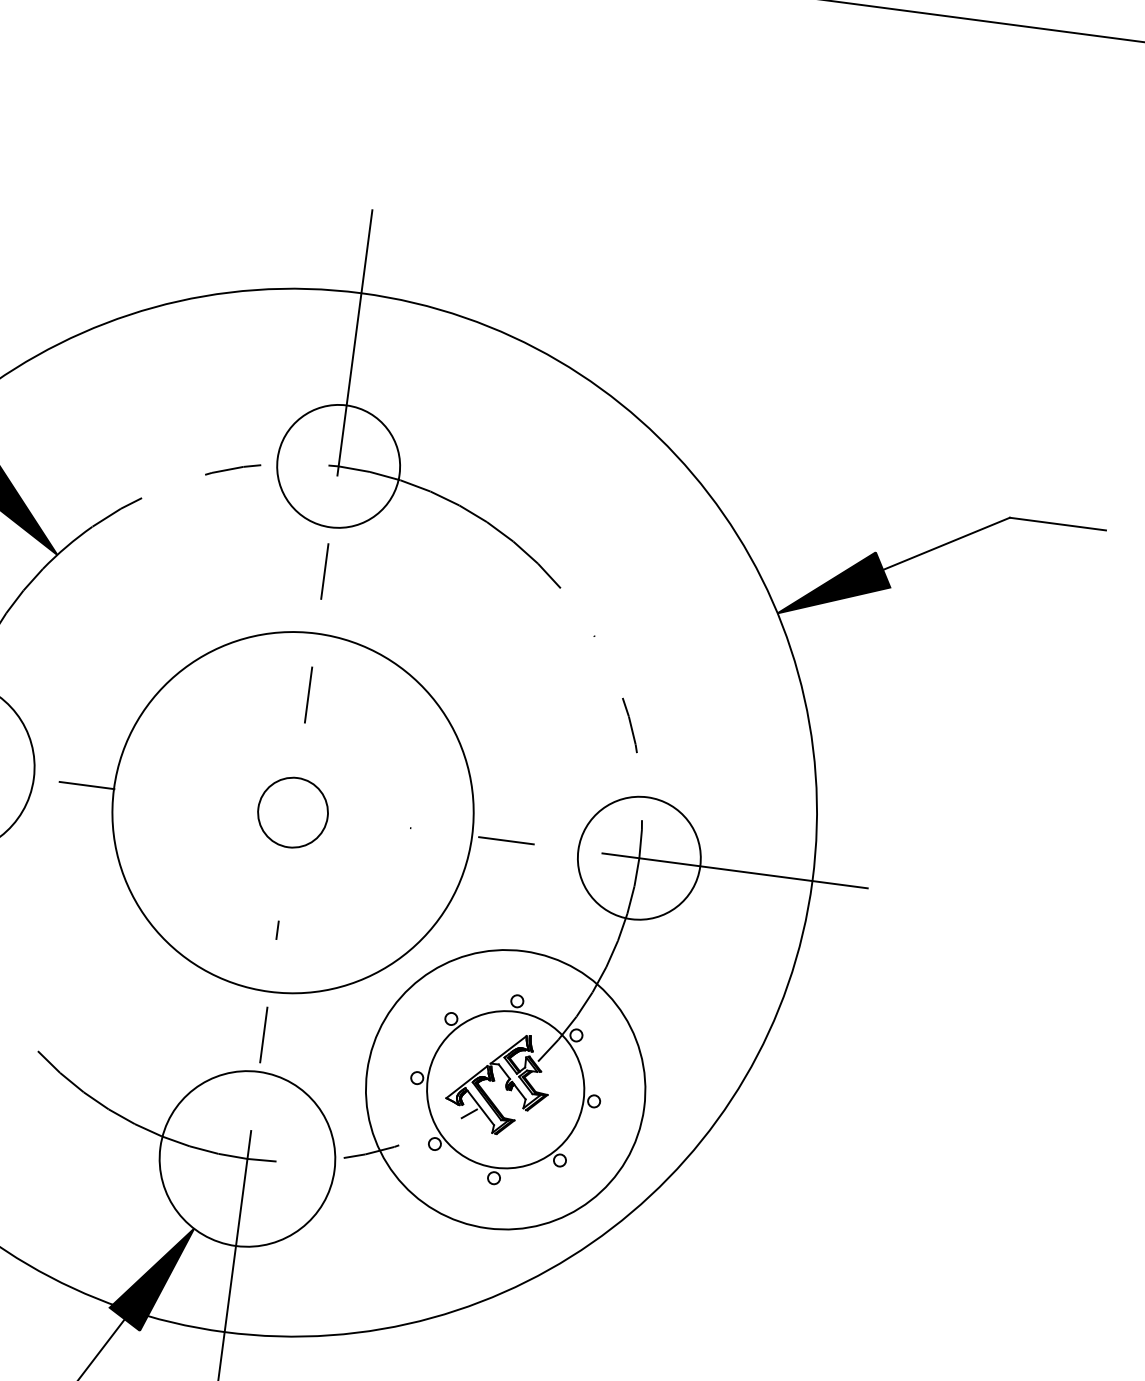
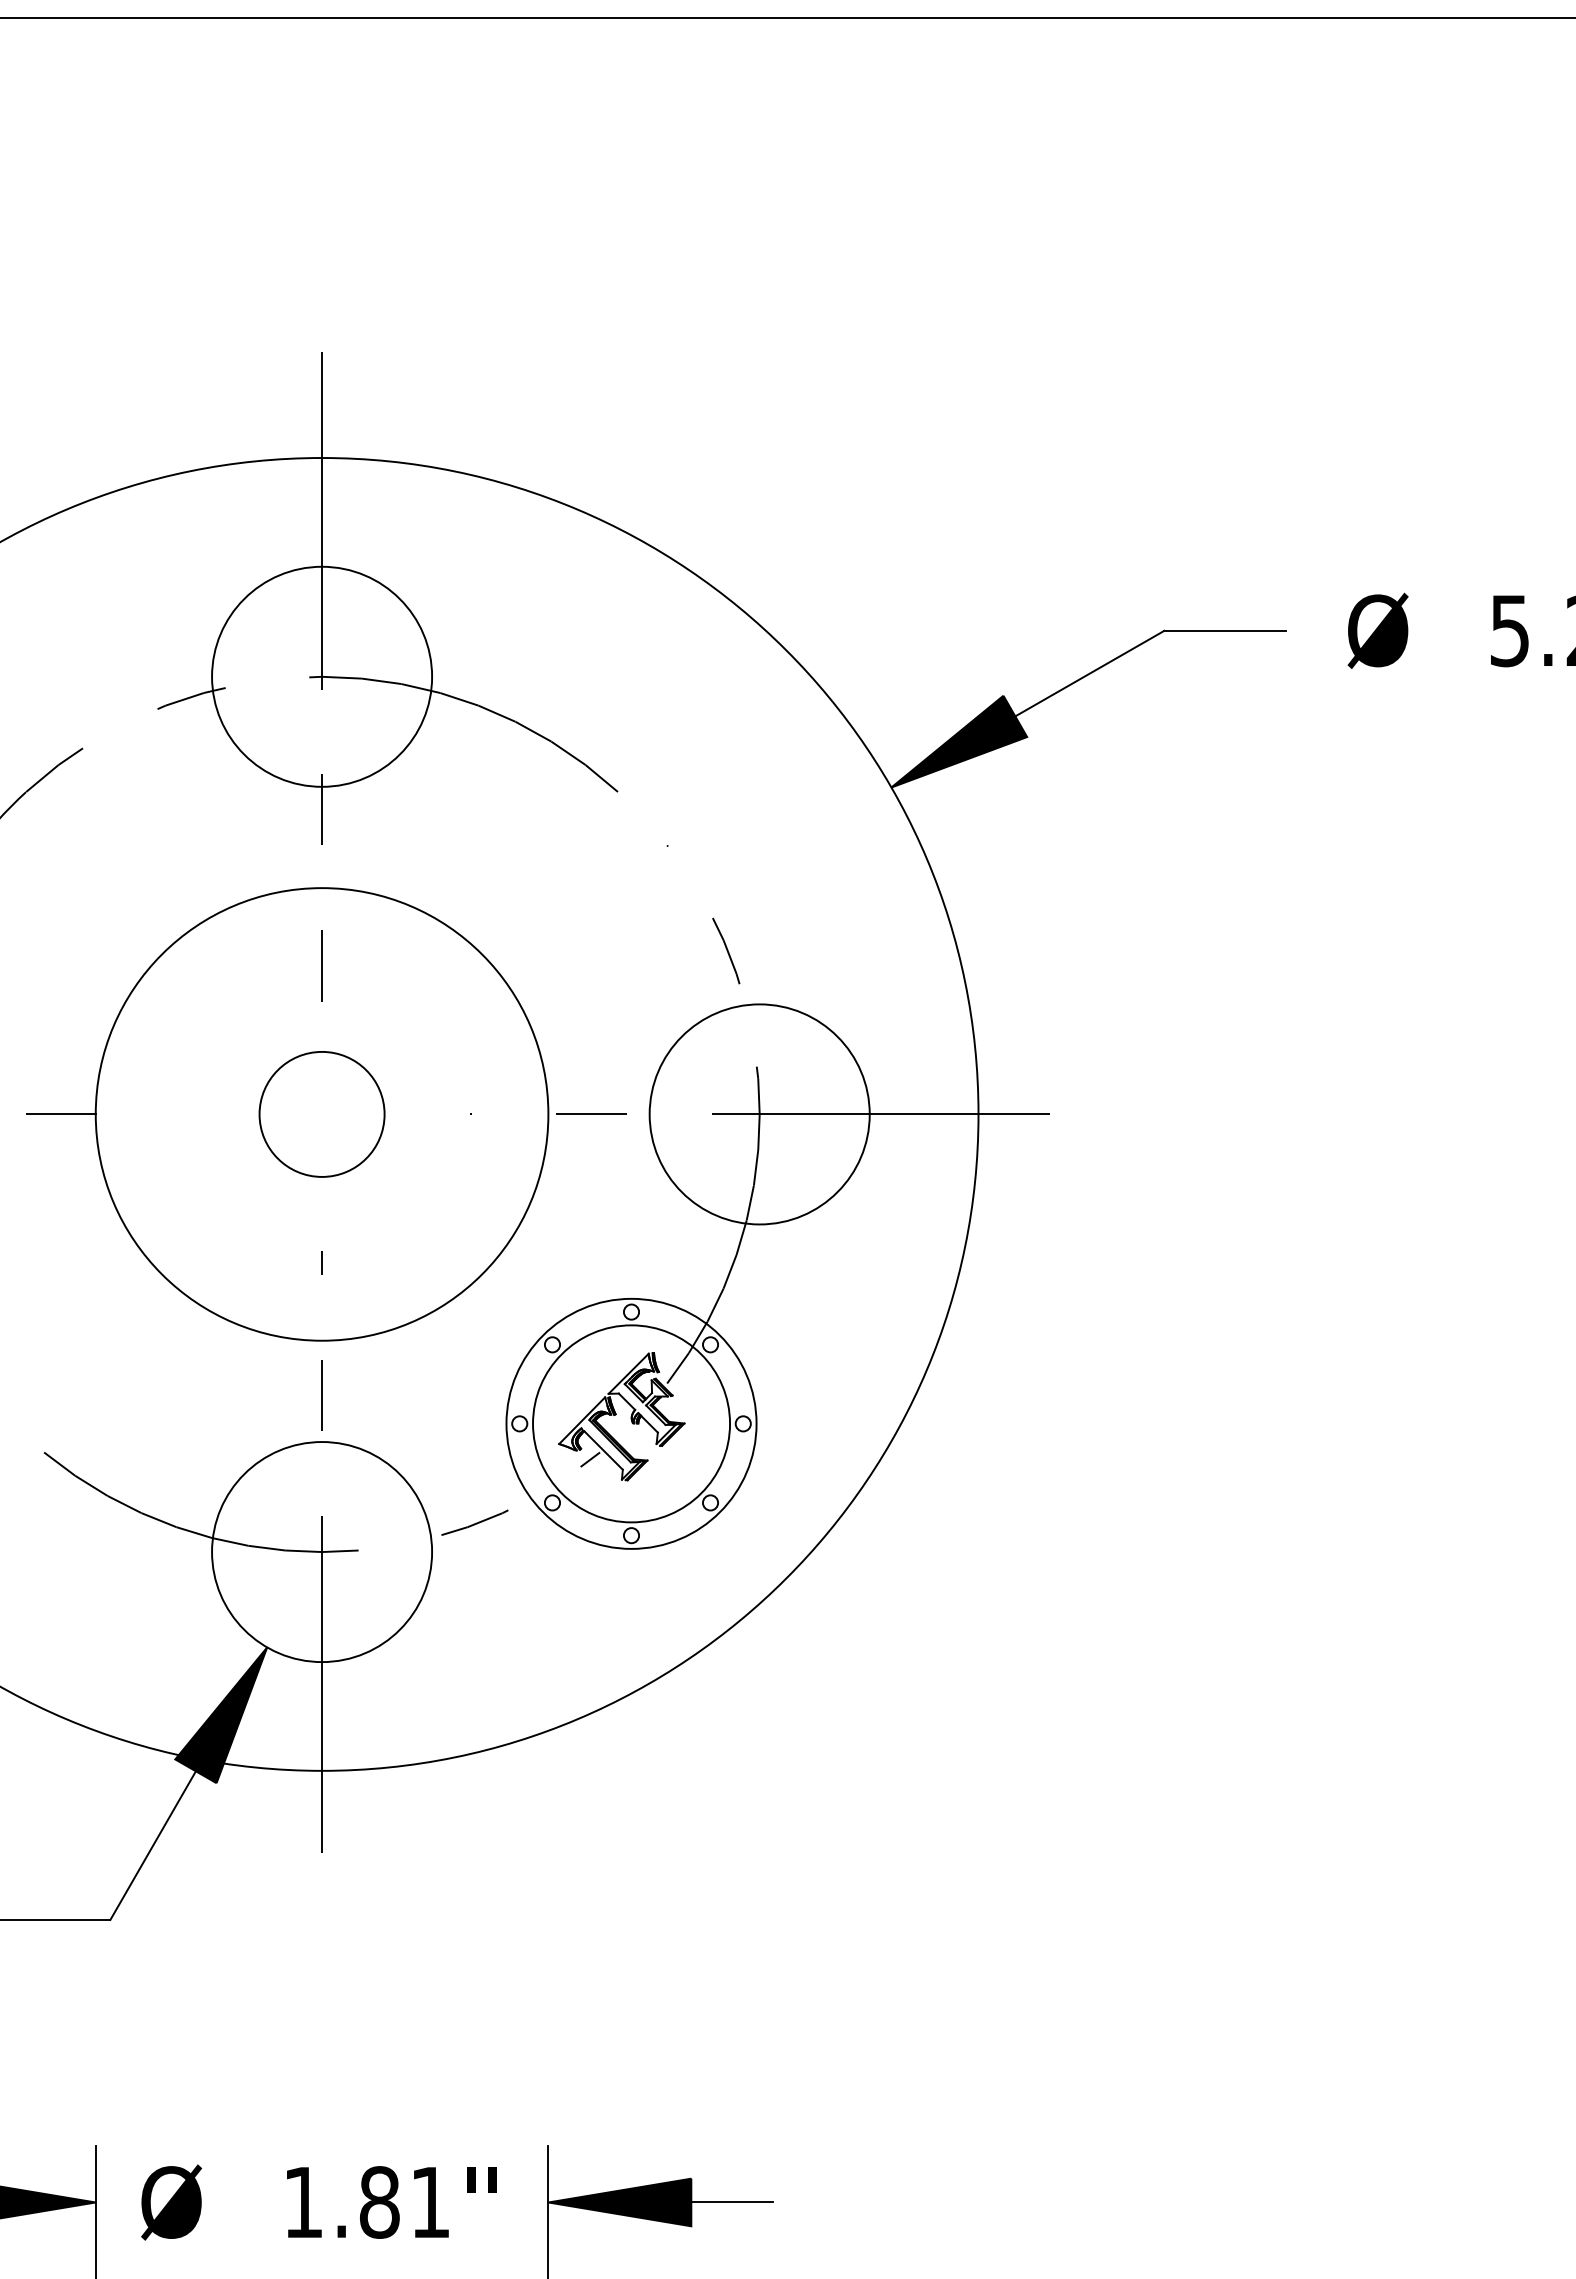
circle: (339, 466) -> (322, 676), size x1.43
circle: (292, 812) -> (321, 1114), size x1.43
circle: (639, 858) -> (759, 1114), size x1.43
circle: (505, 1089) -> (631, 1423), size x0.71

